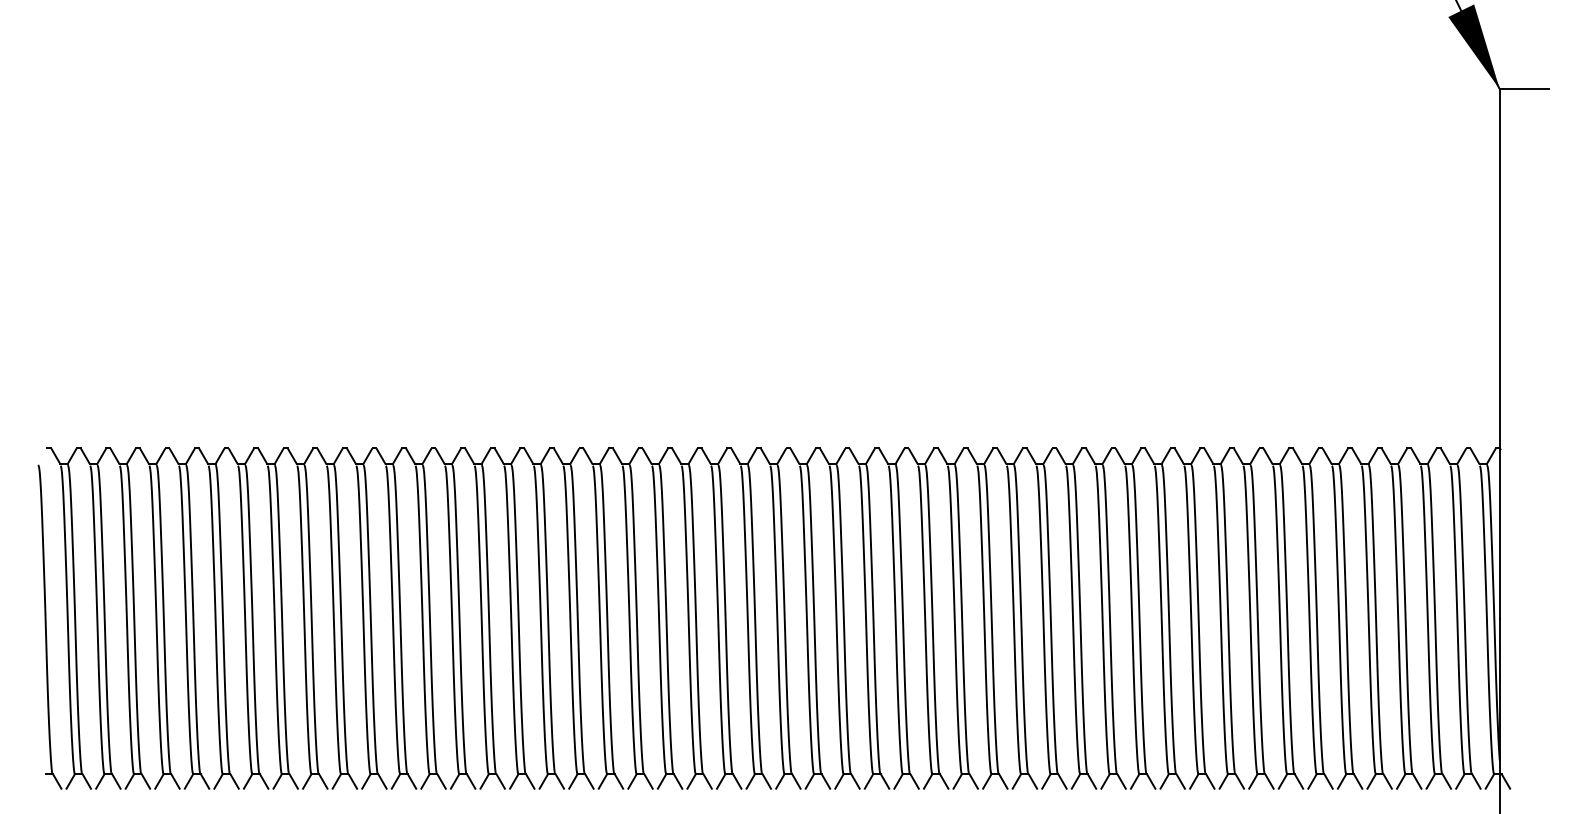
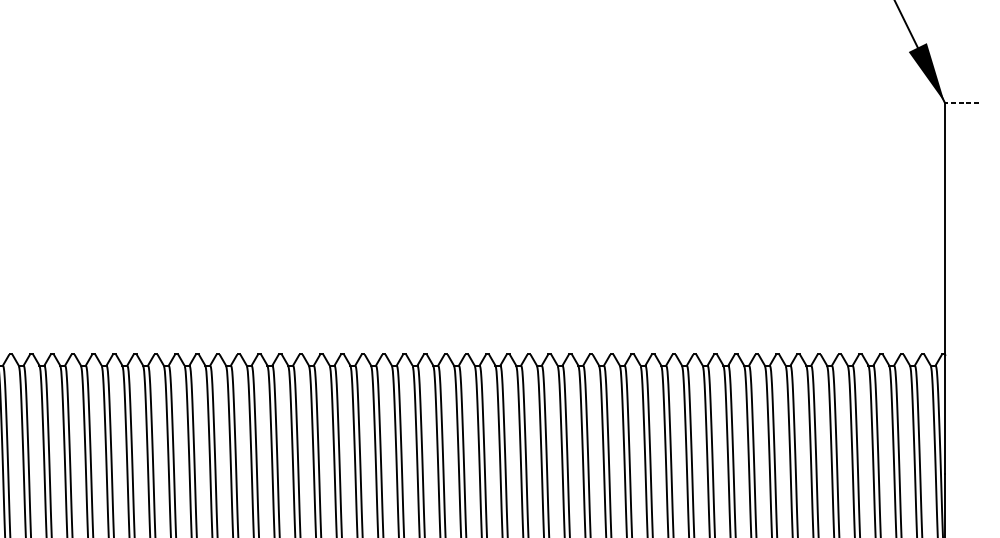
line: (1523, 89) -> (961, 102), solid -> dashed

